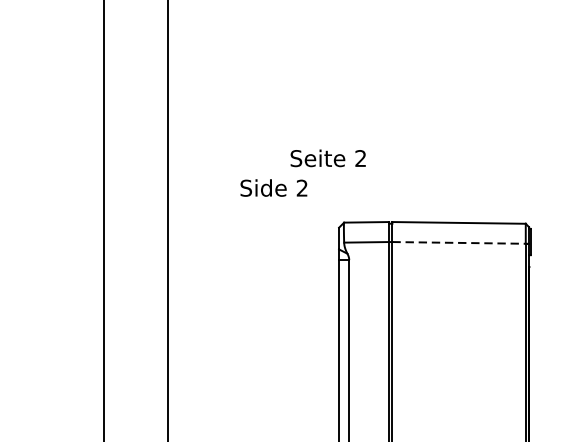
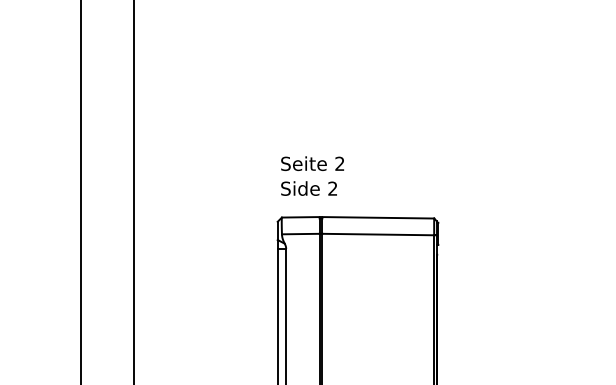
text: (328, 158) -> (312, 163), moved
text: (273, 187) -> (308, 188), moved
line: (459, 242) -> (378, 234), dashed -> solid

